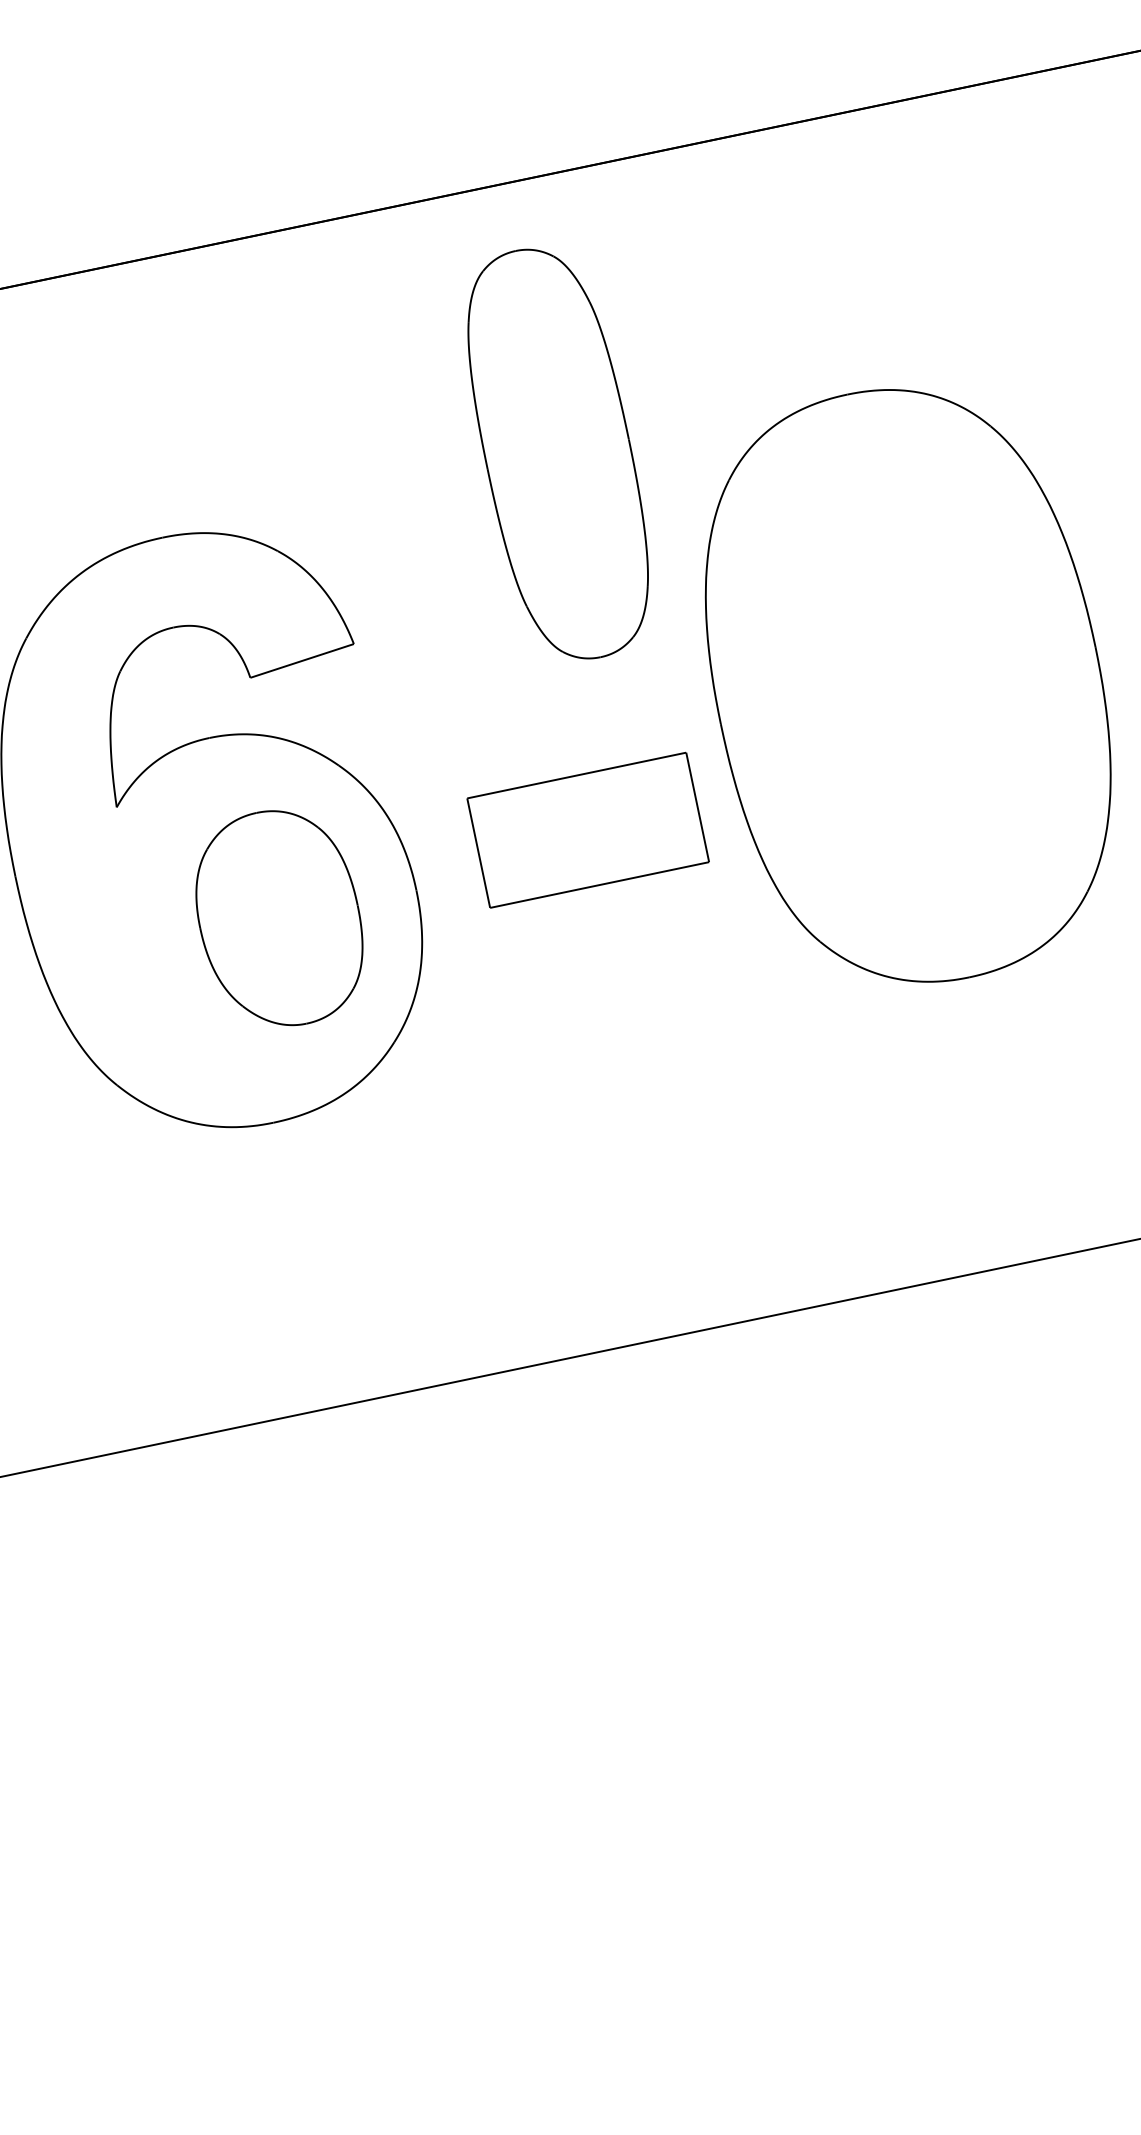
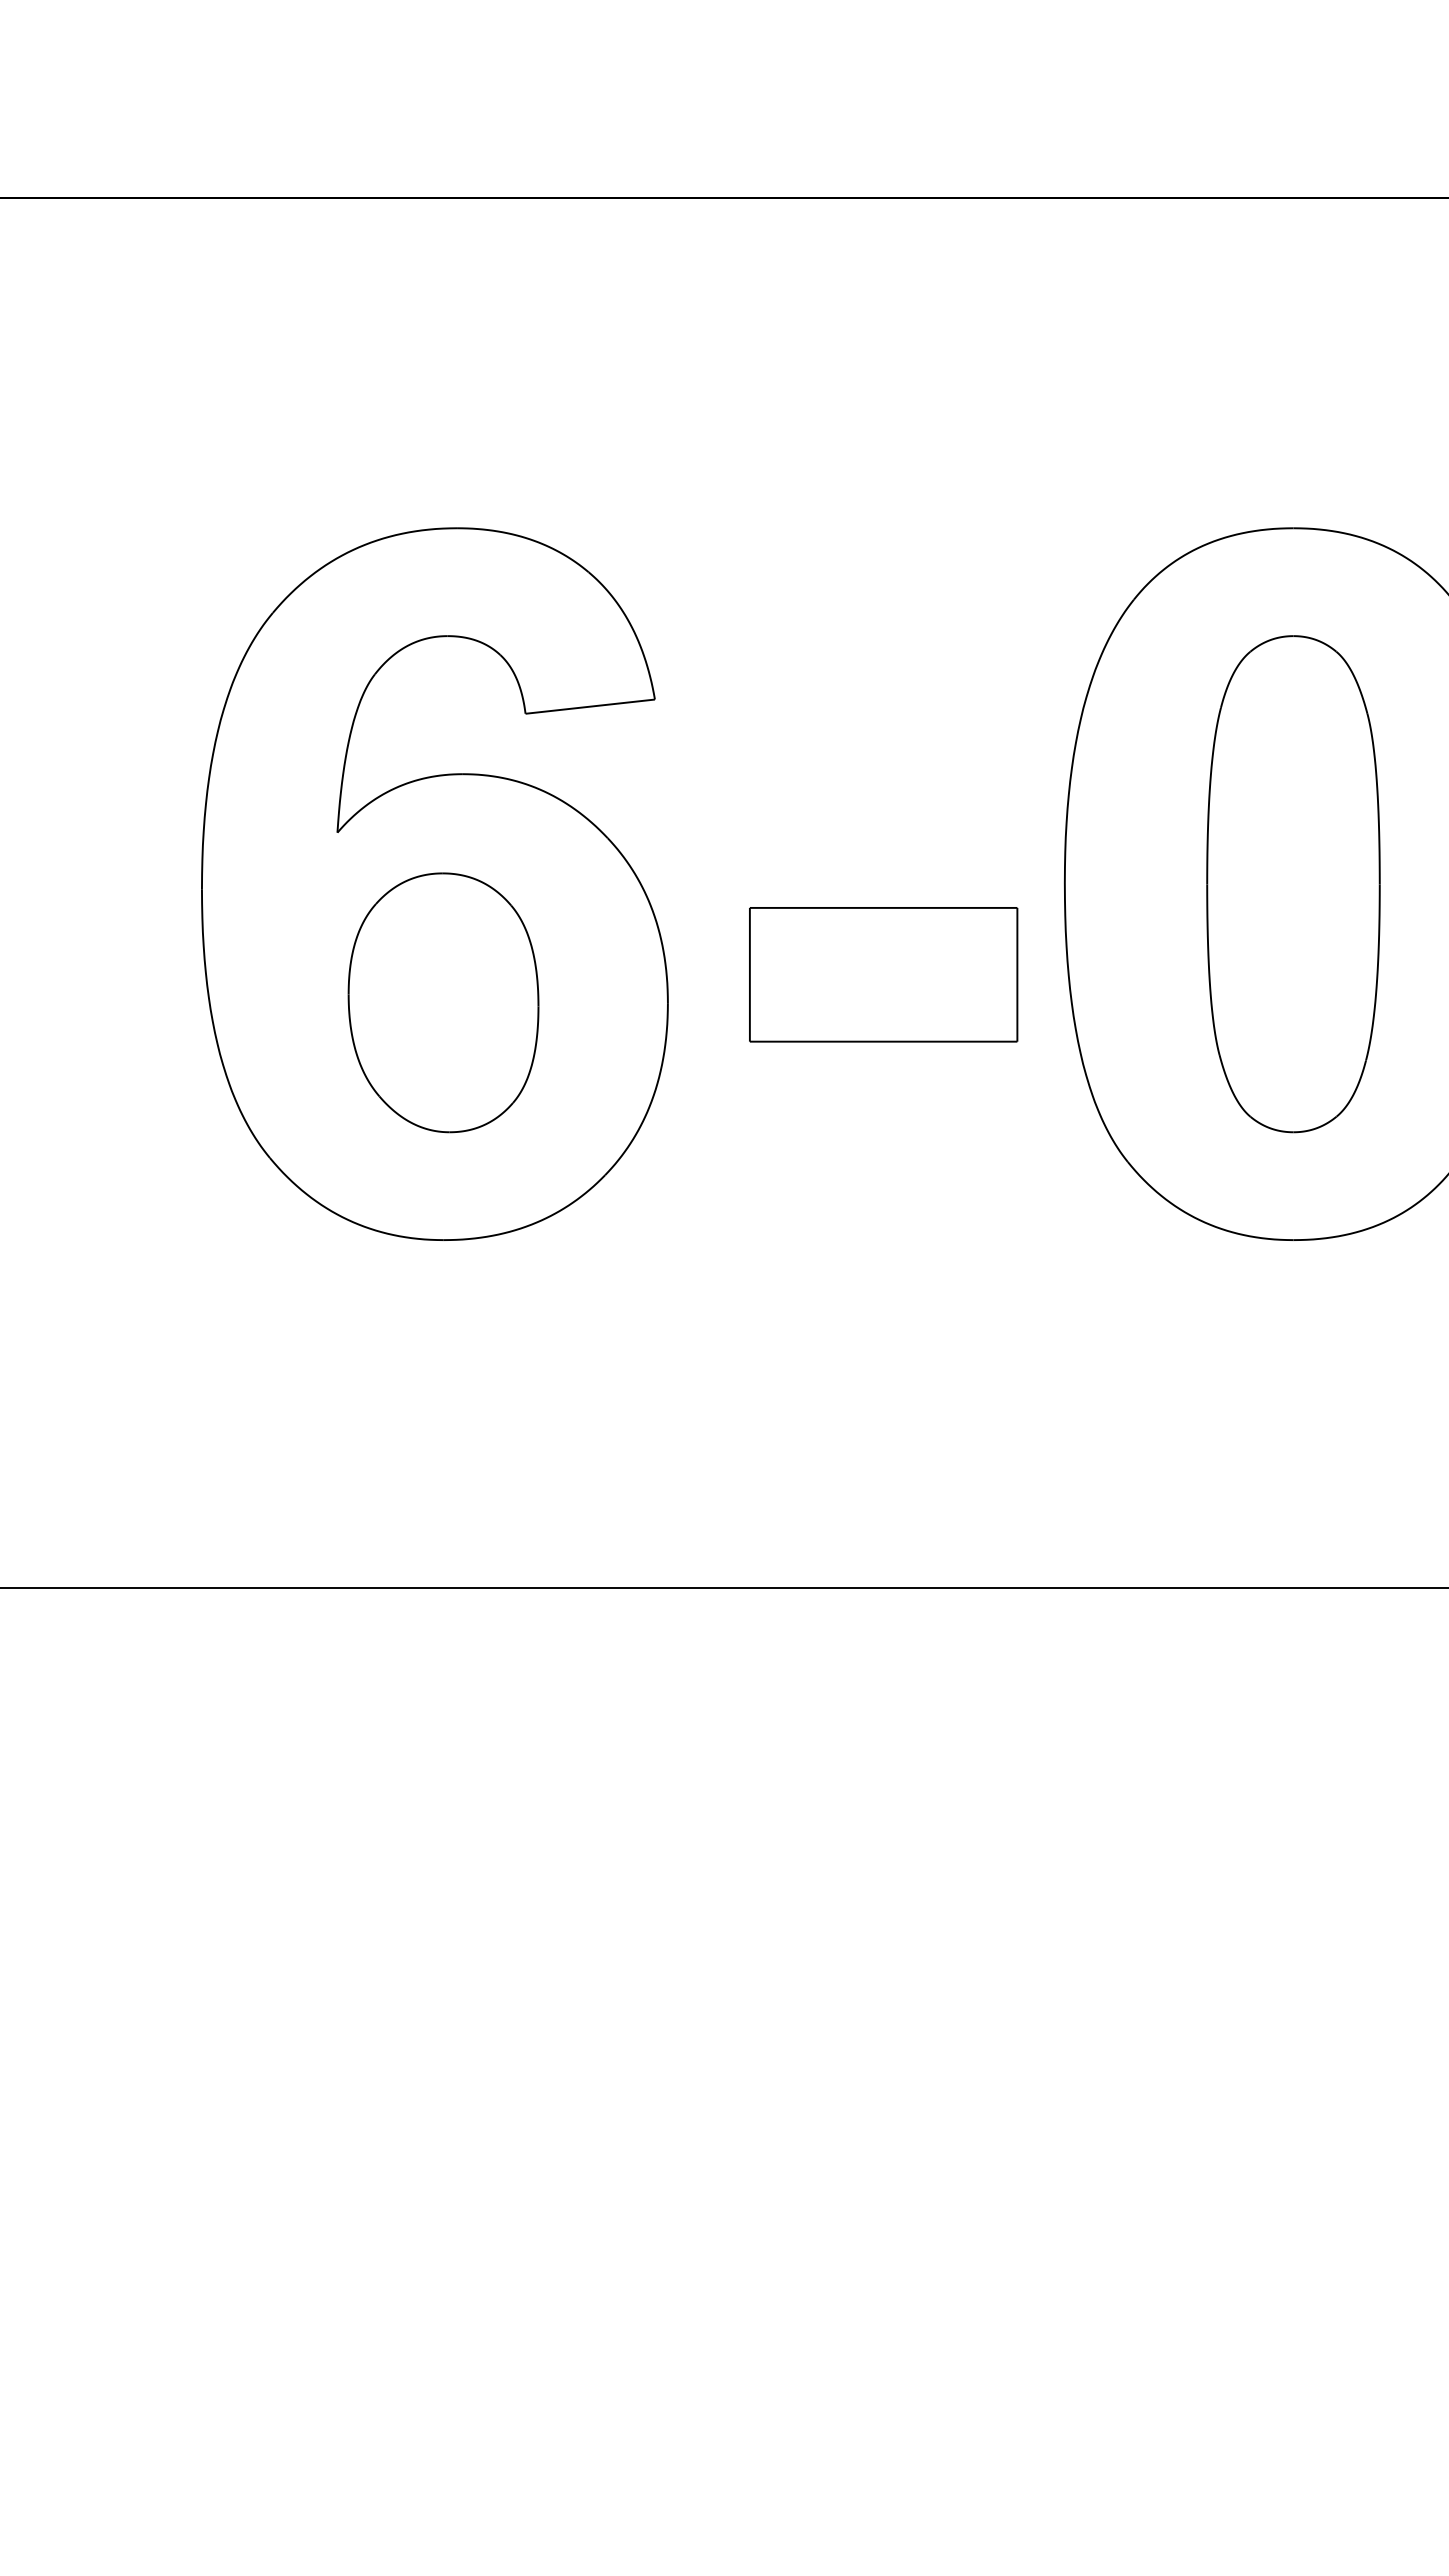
part: (558, 454) -> (1293, 884), moved
part: (279, 918) -> (443, 1002), moved

